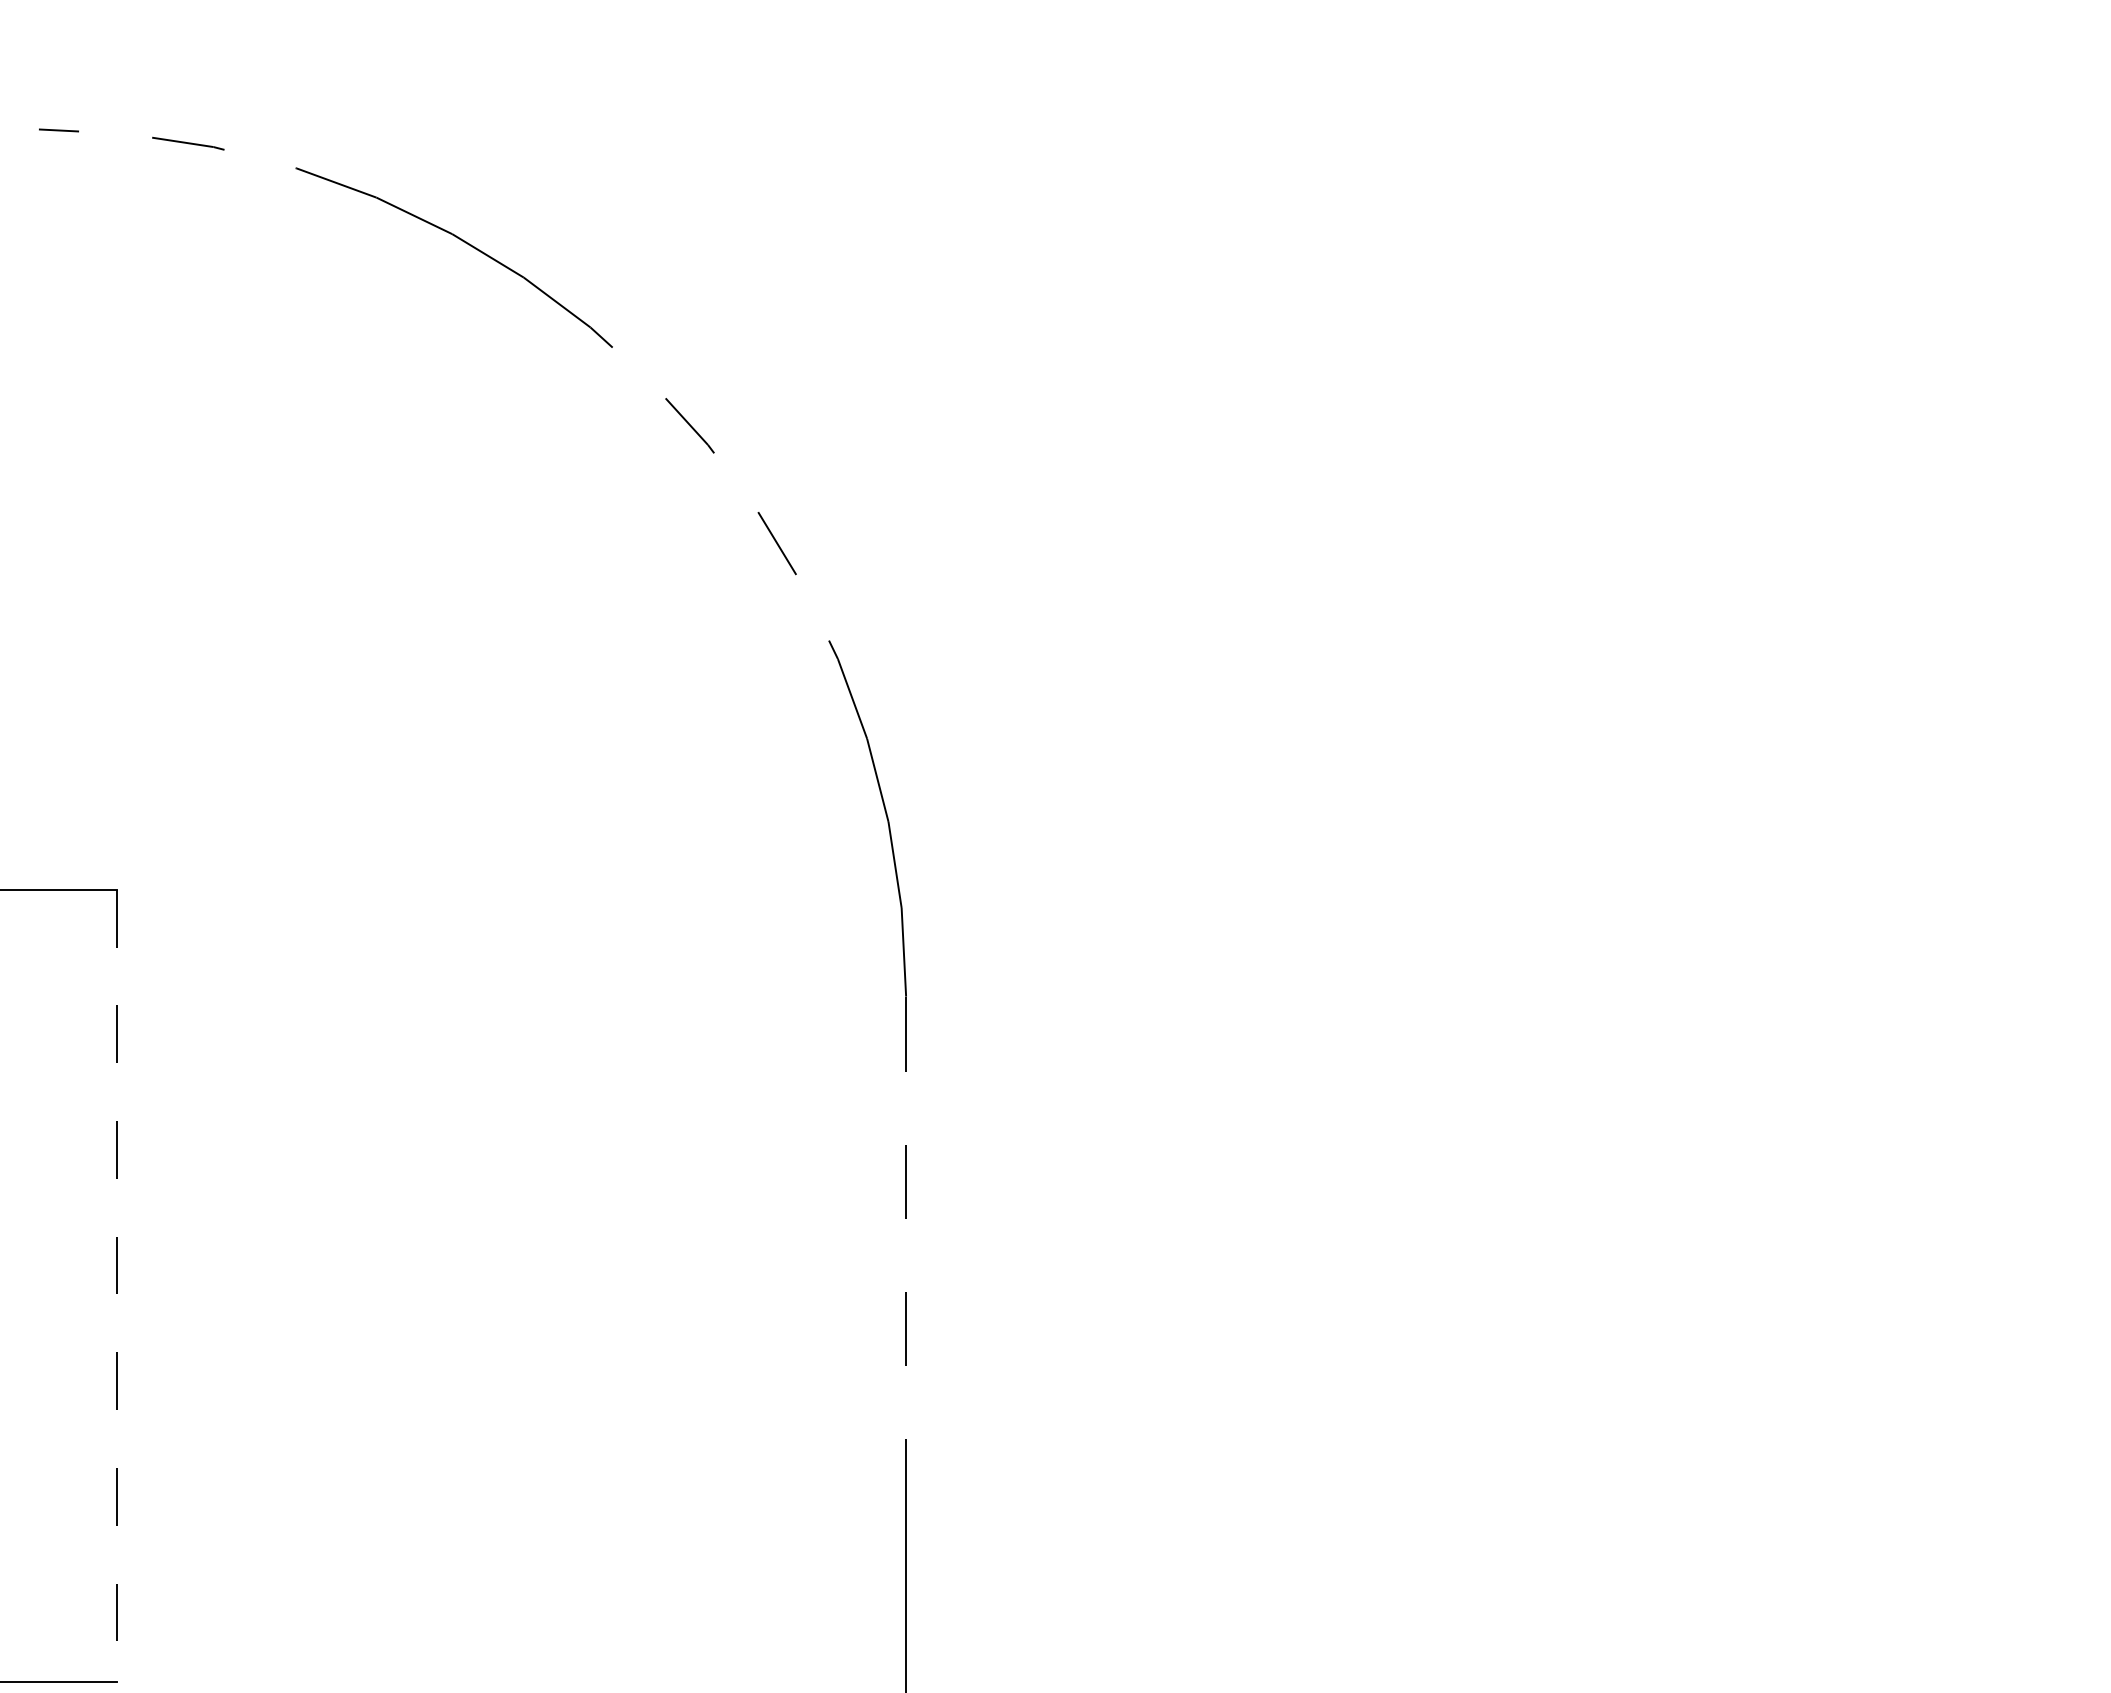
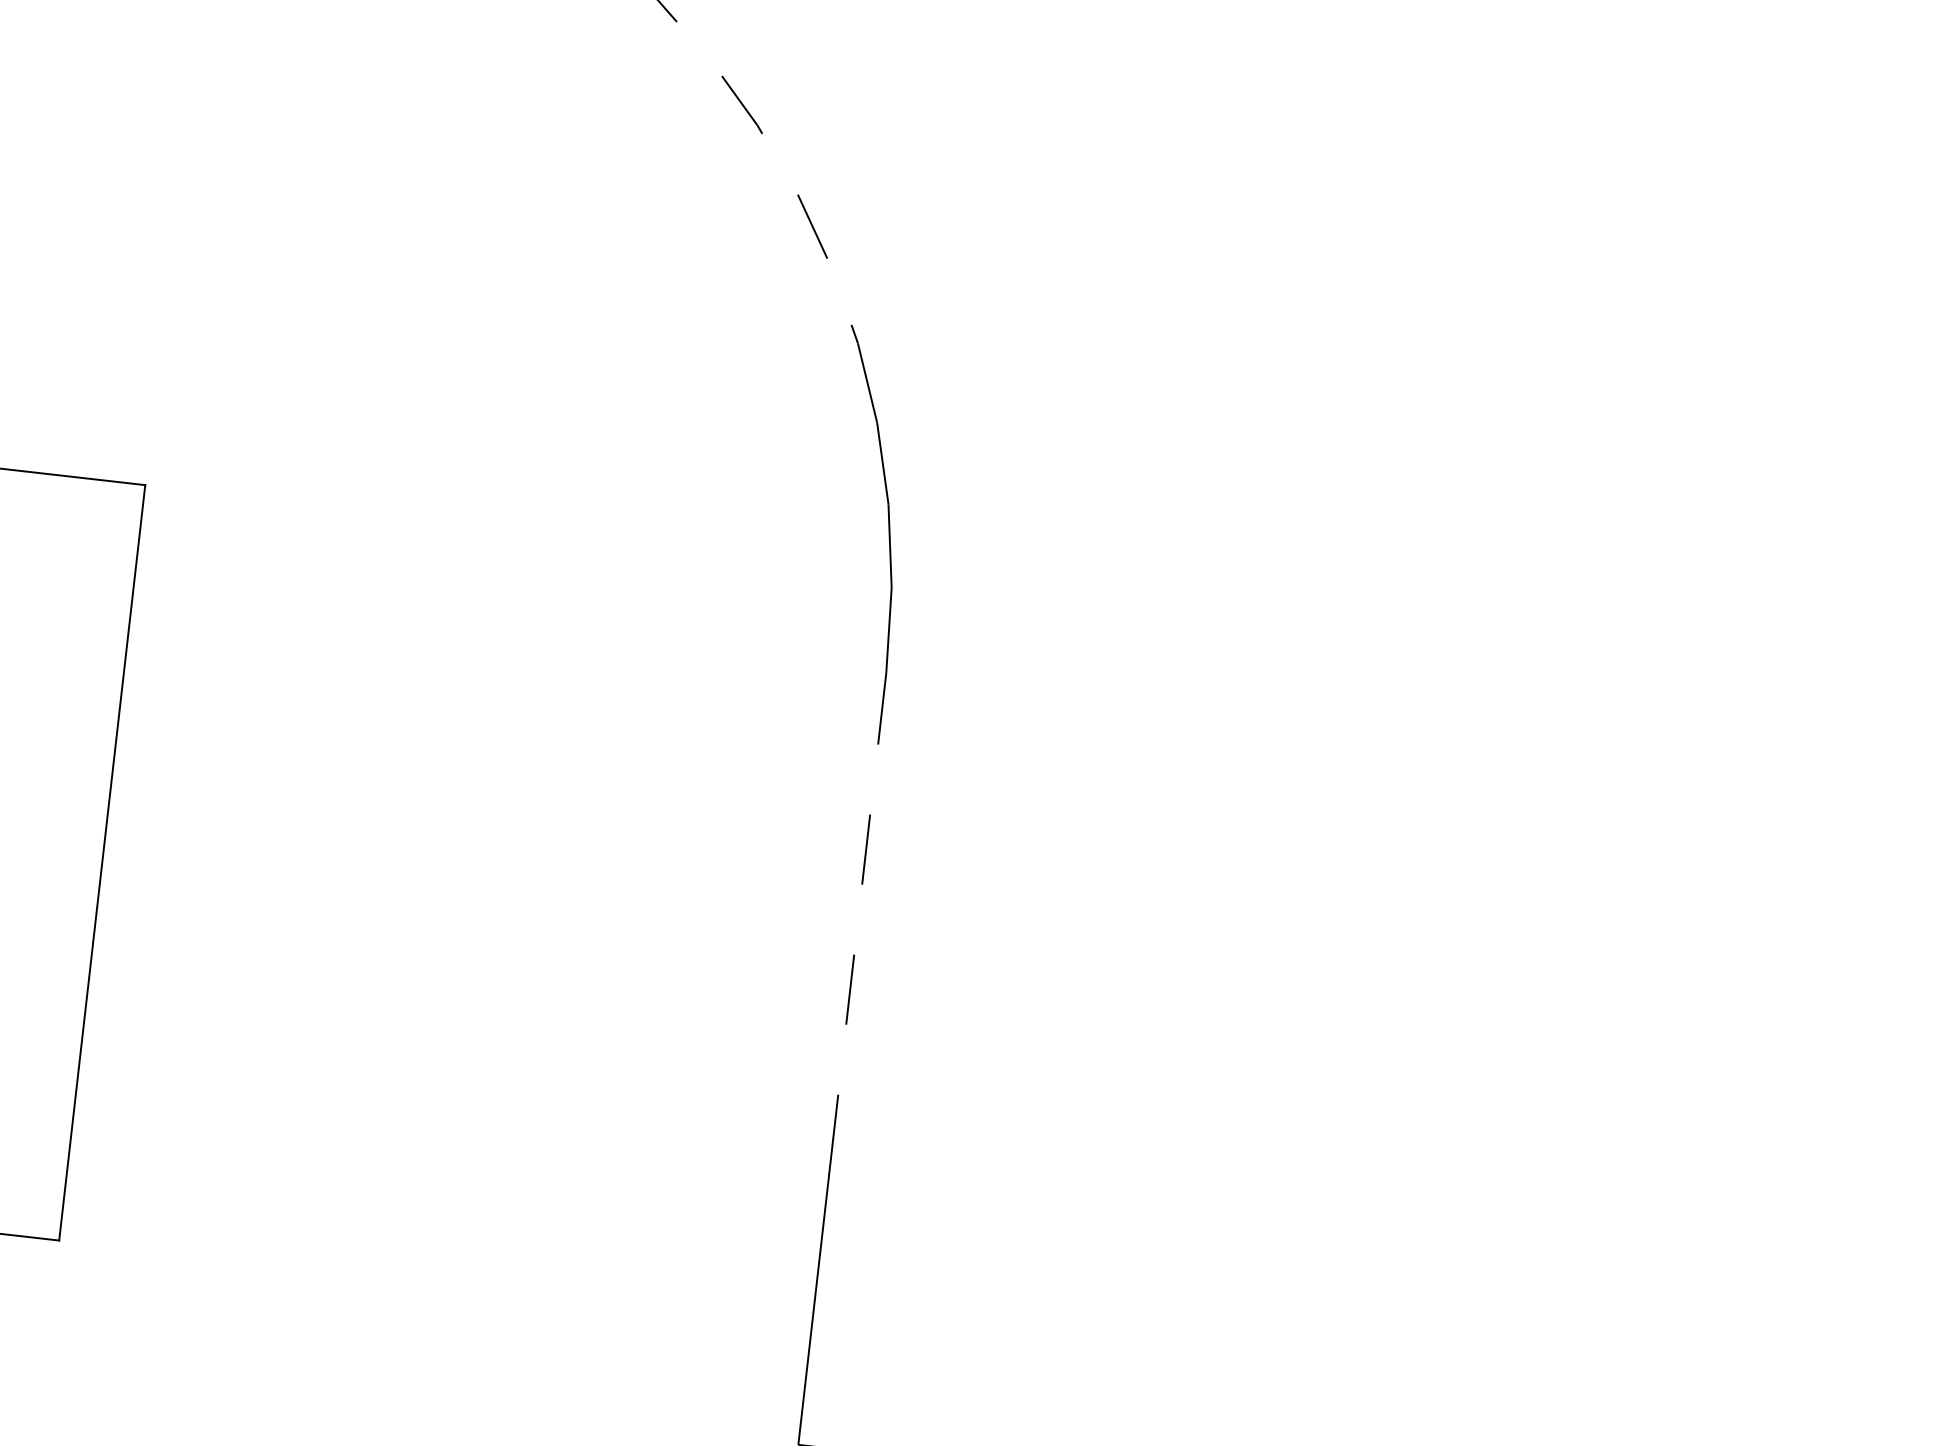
line: (116, 1286) -> (101, 863), dashed -> solid

